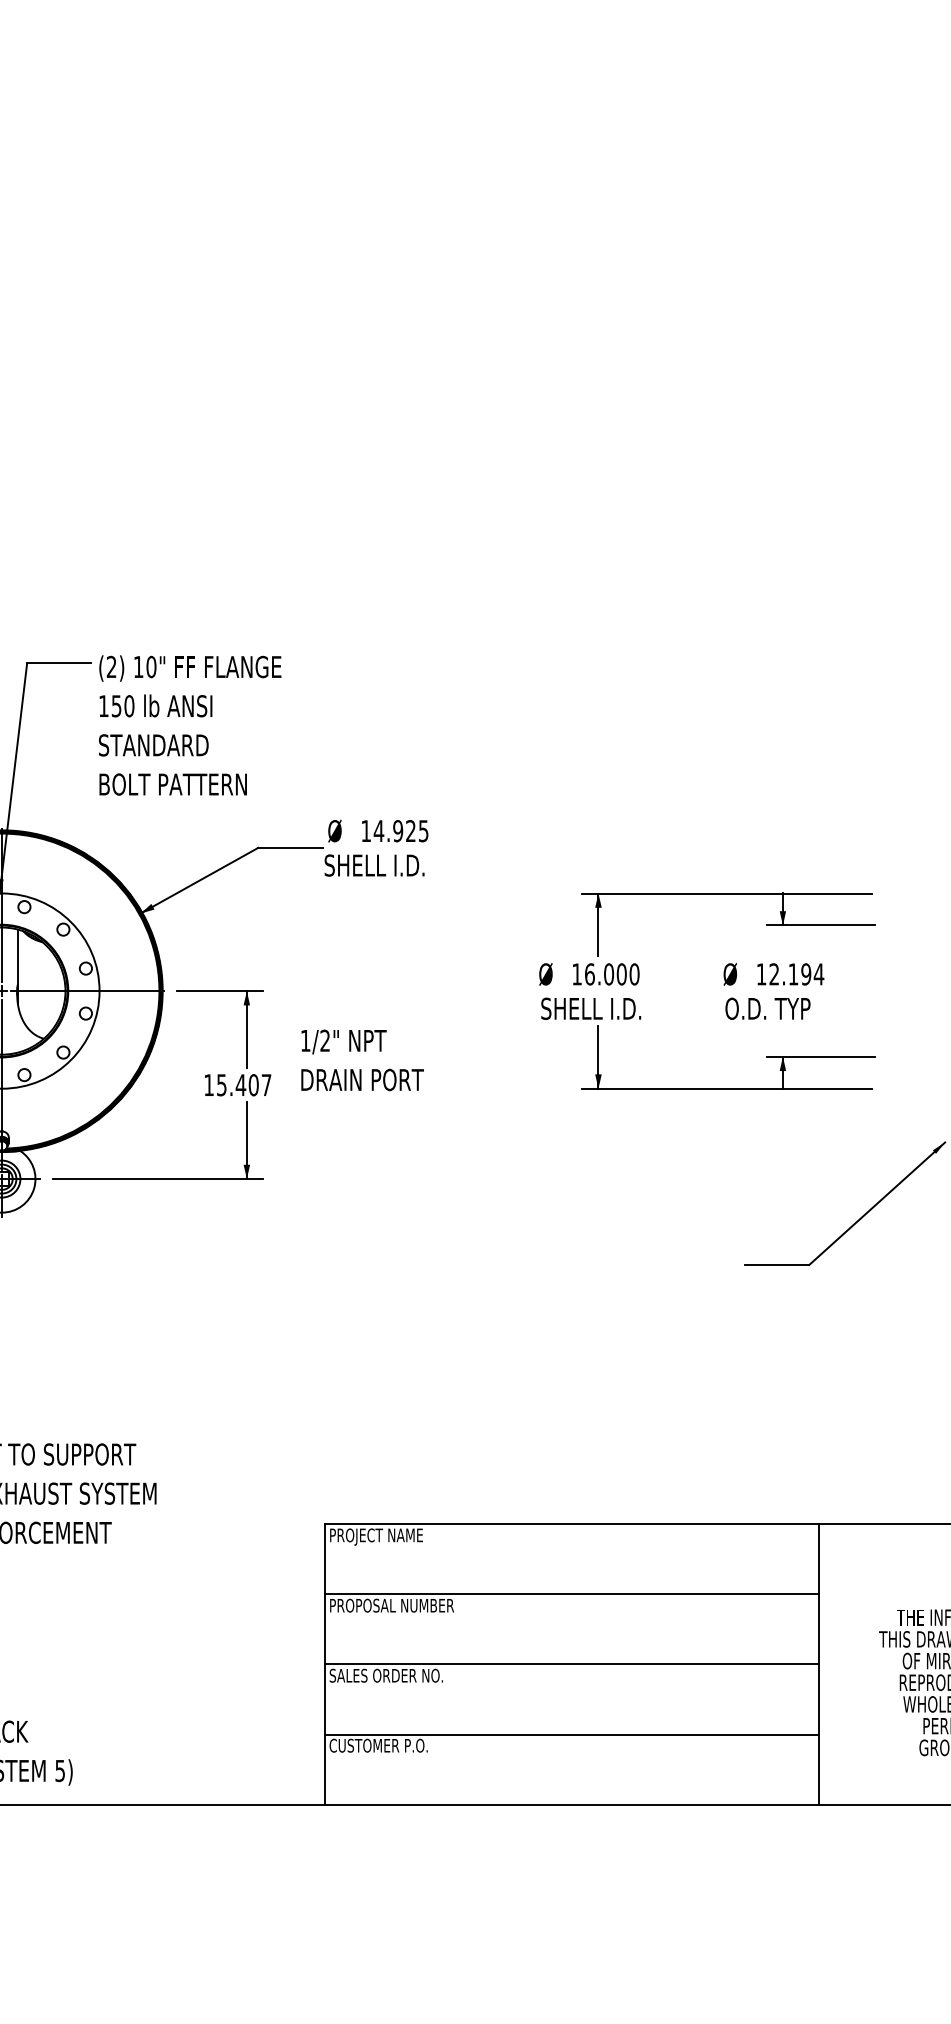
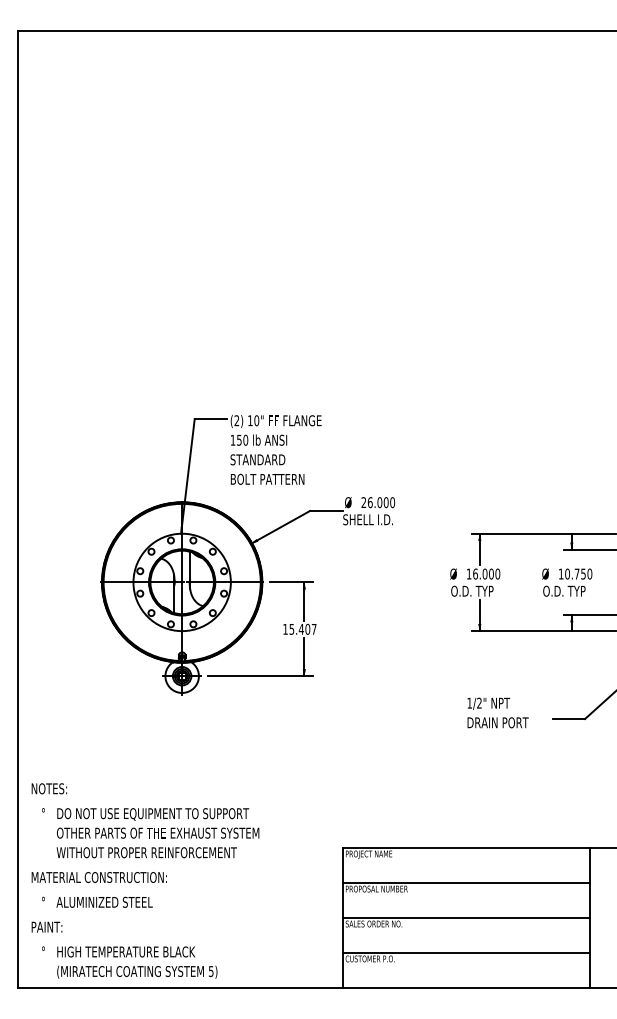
text: (395, 830) -> (378, 502), 14.925 -> 26.000
text: (796, 973) -> (578, 573), 12.194 -> 10.750
text: (591, 1007) -> (476, 590), SHELL I.D. -> O.D. TYP
text: (361, 1059) -> (497, 712), moved

